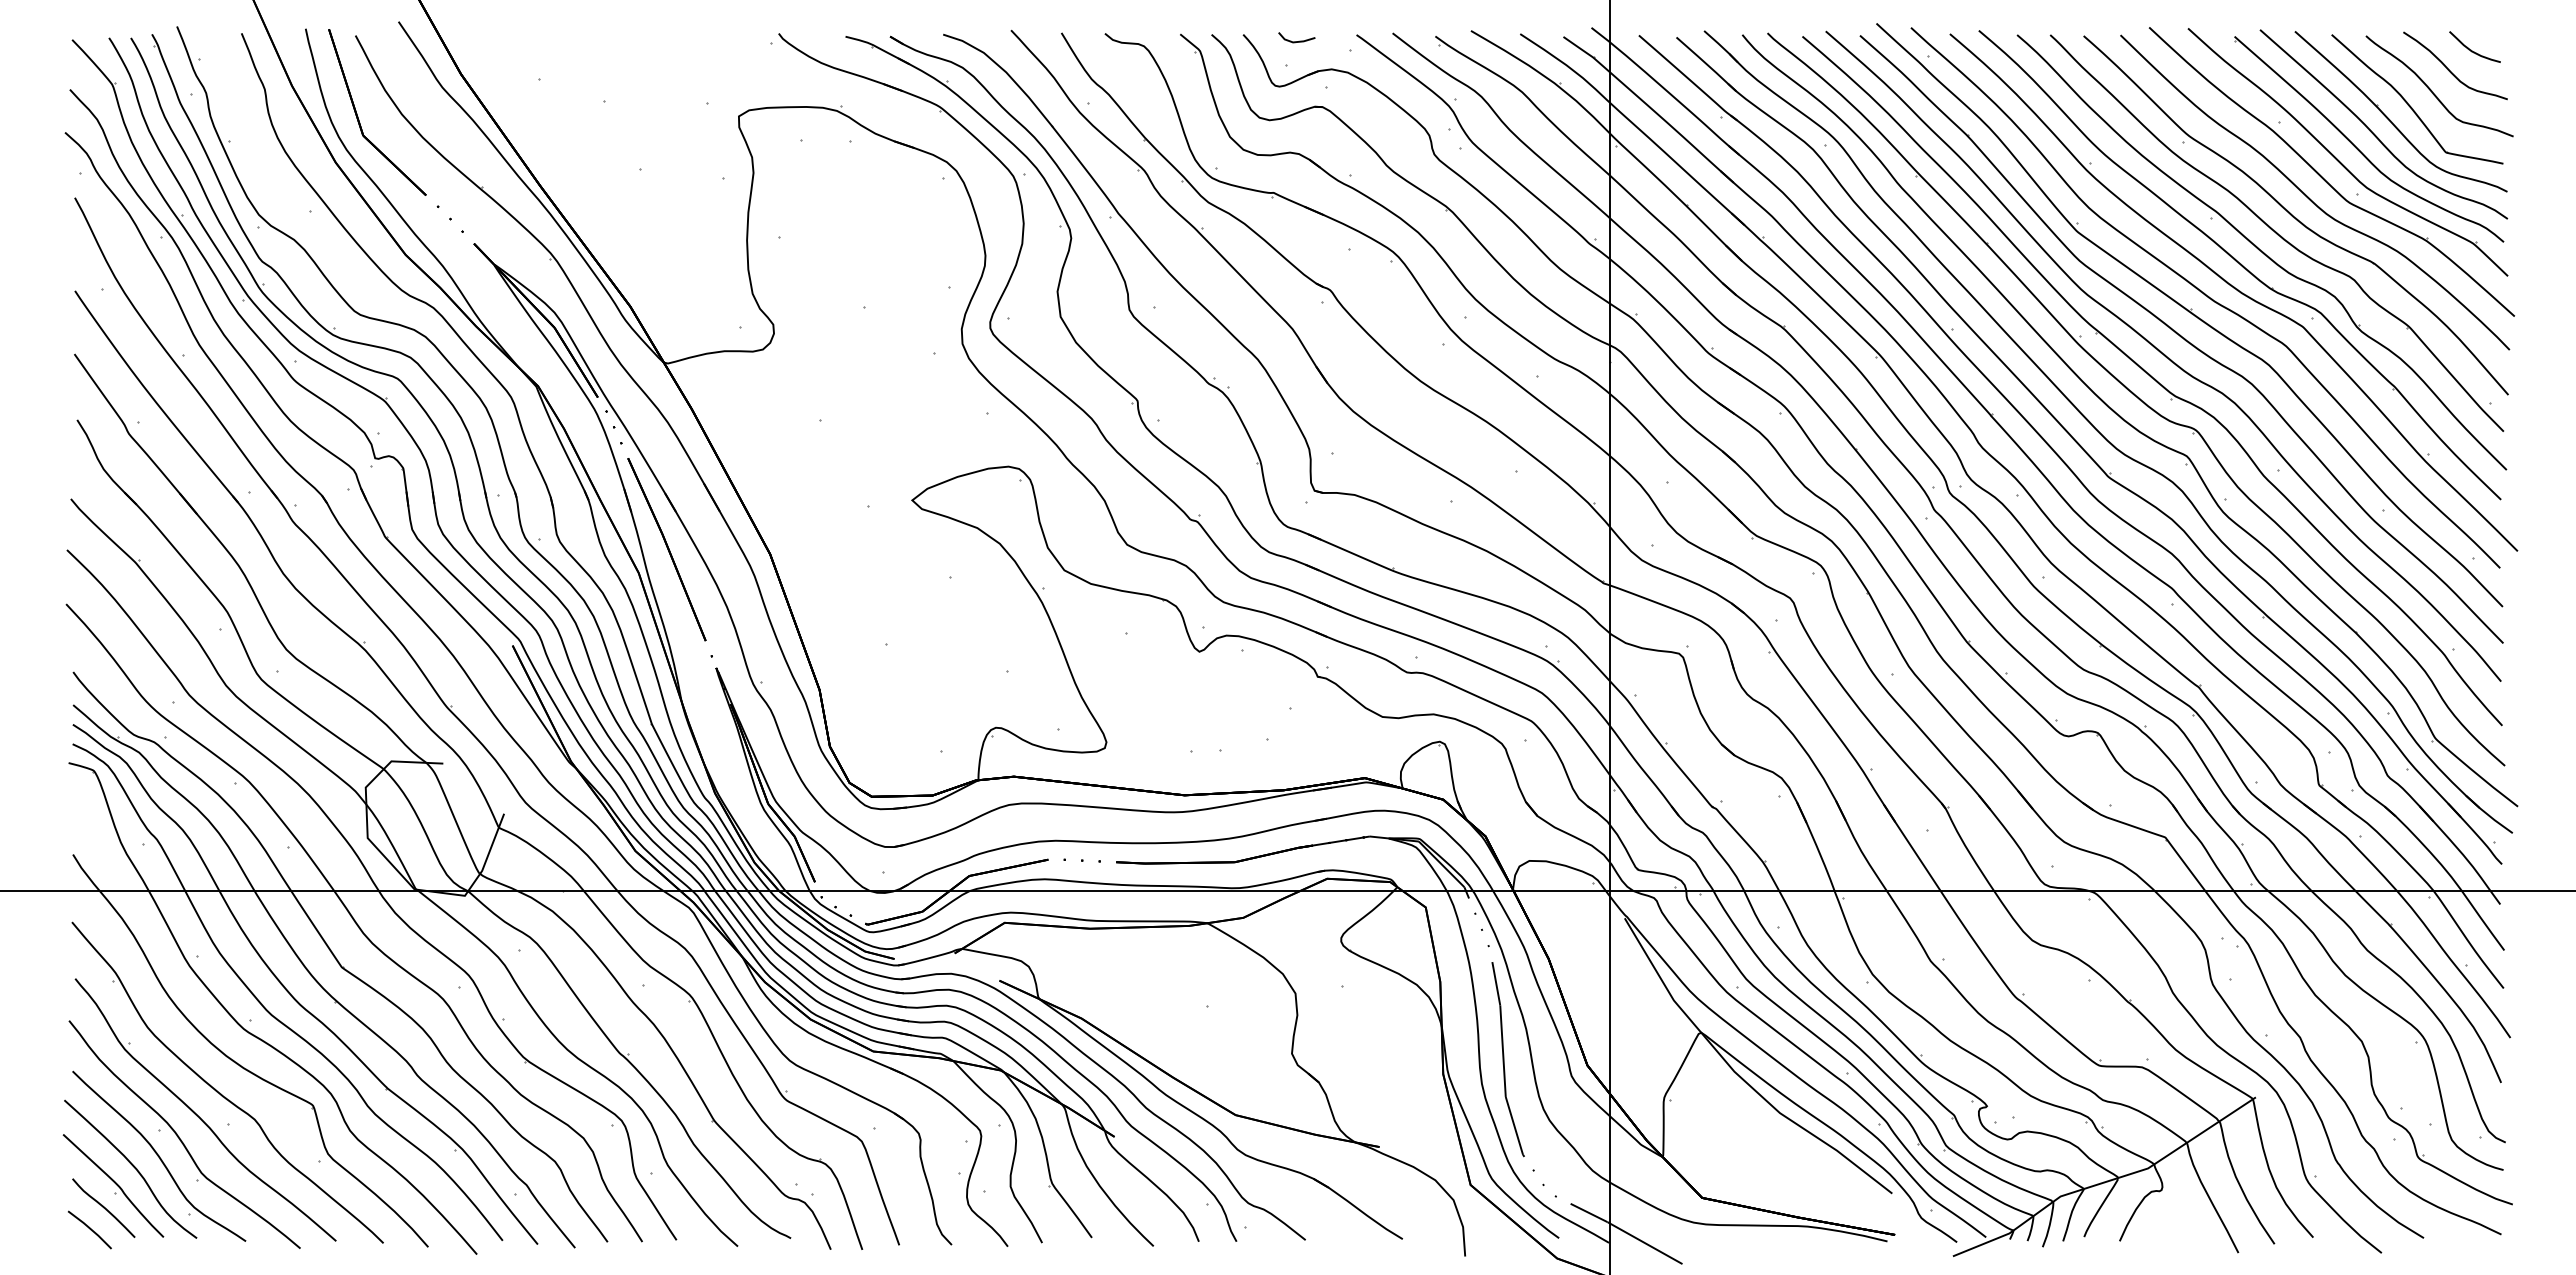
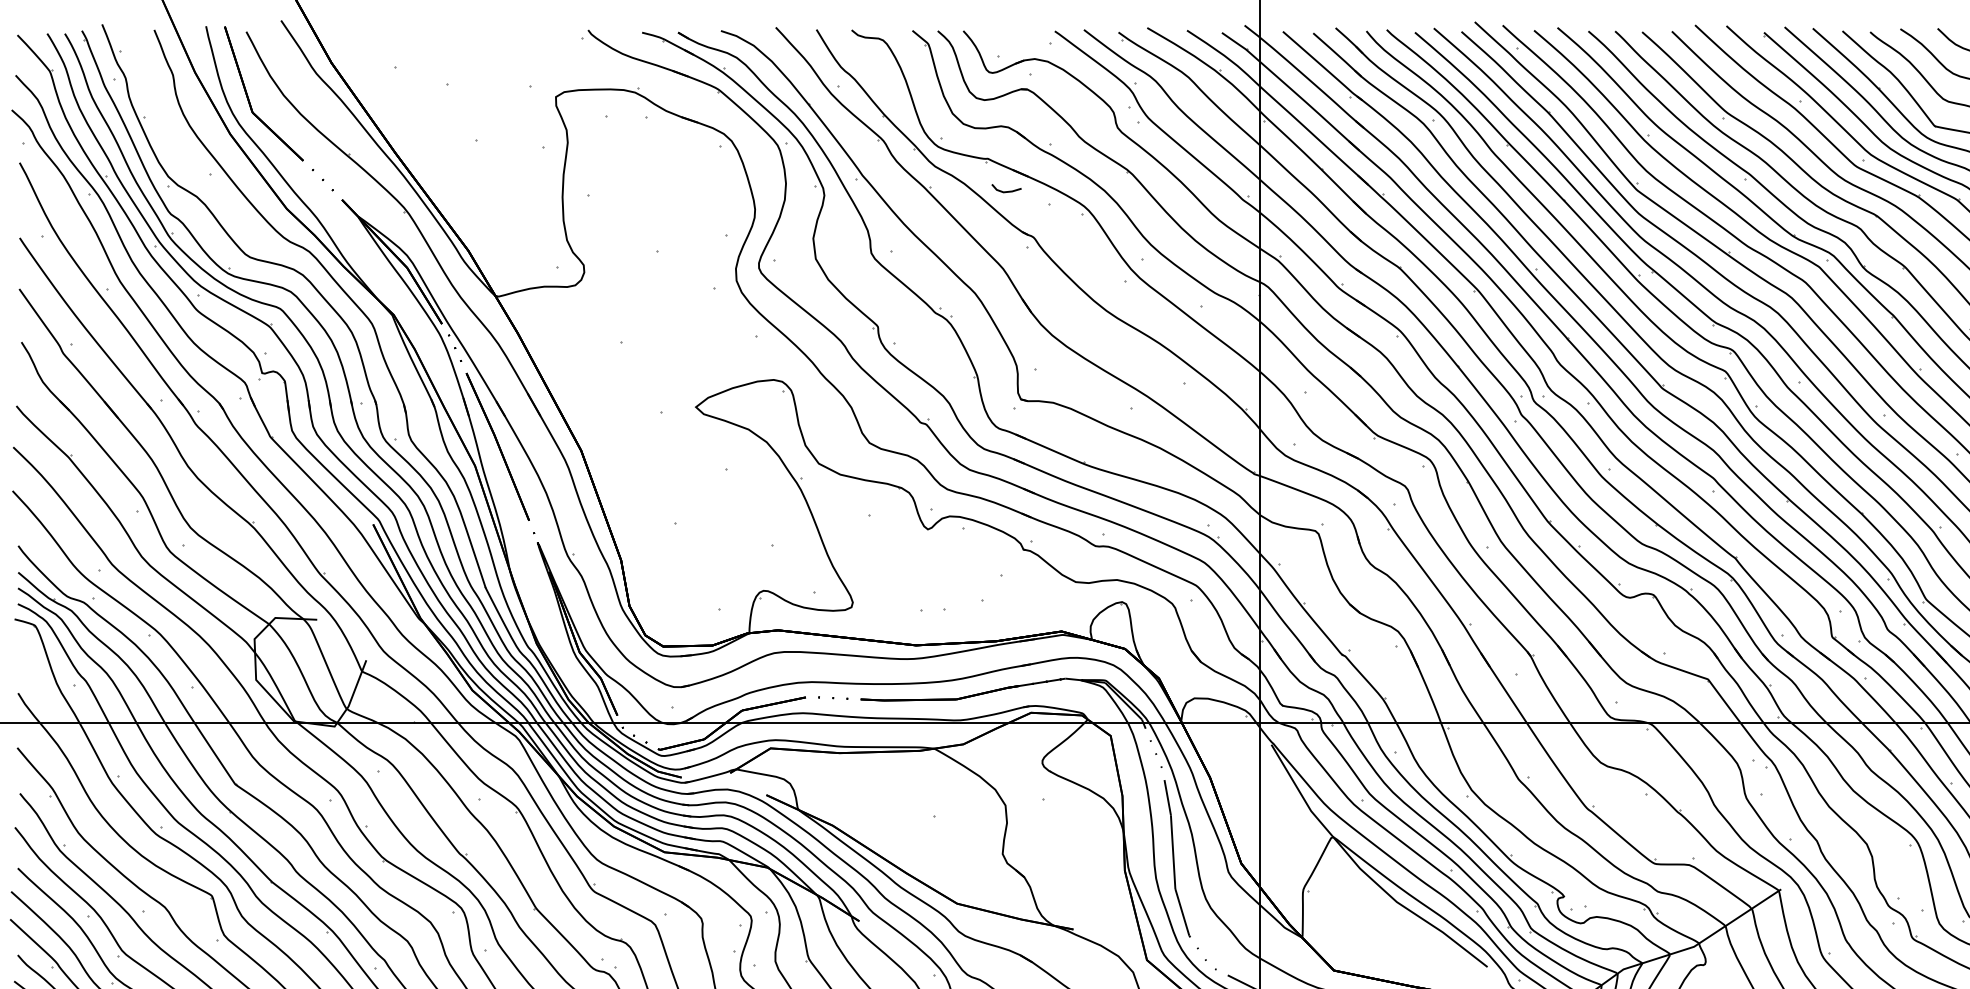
line: (1296, 41) -> (1006, 191), moved

